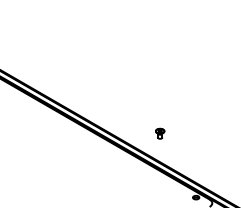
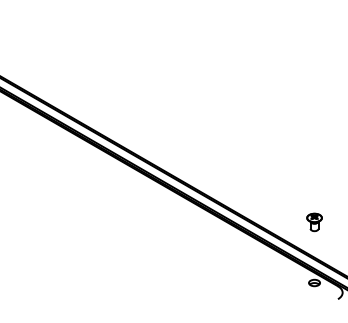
part: (160, 133) -> (315, 221), moved

